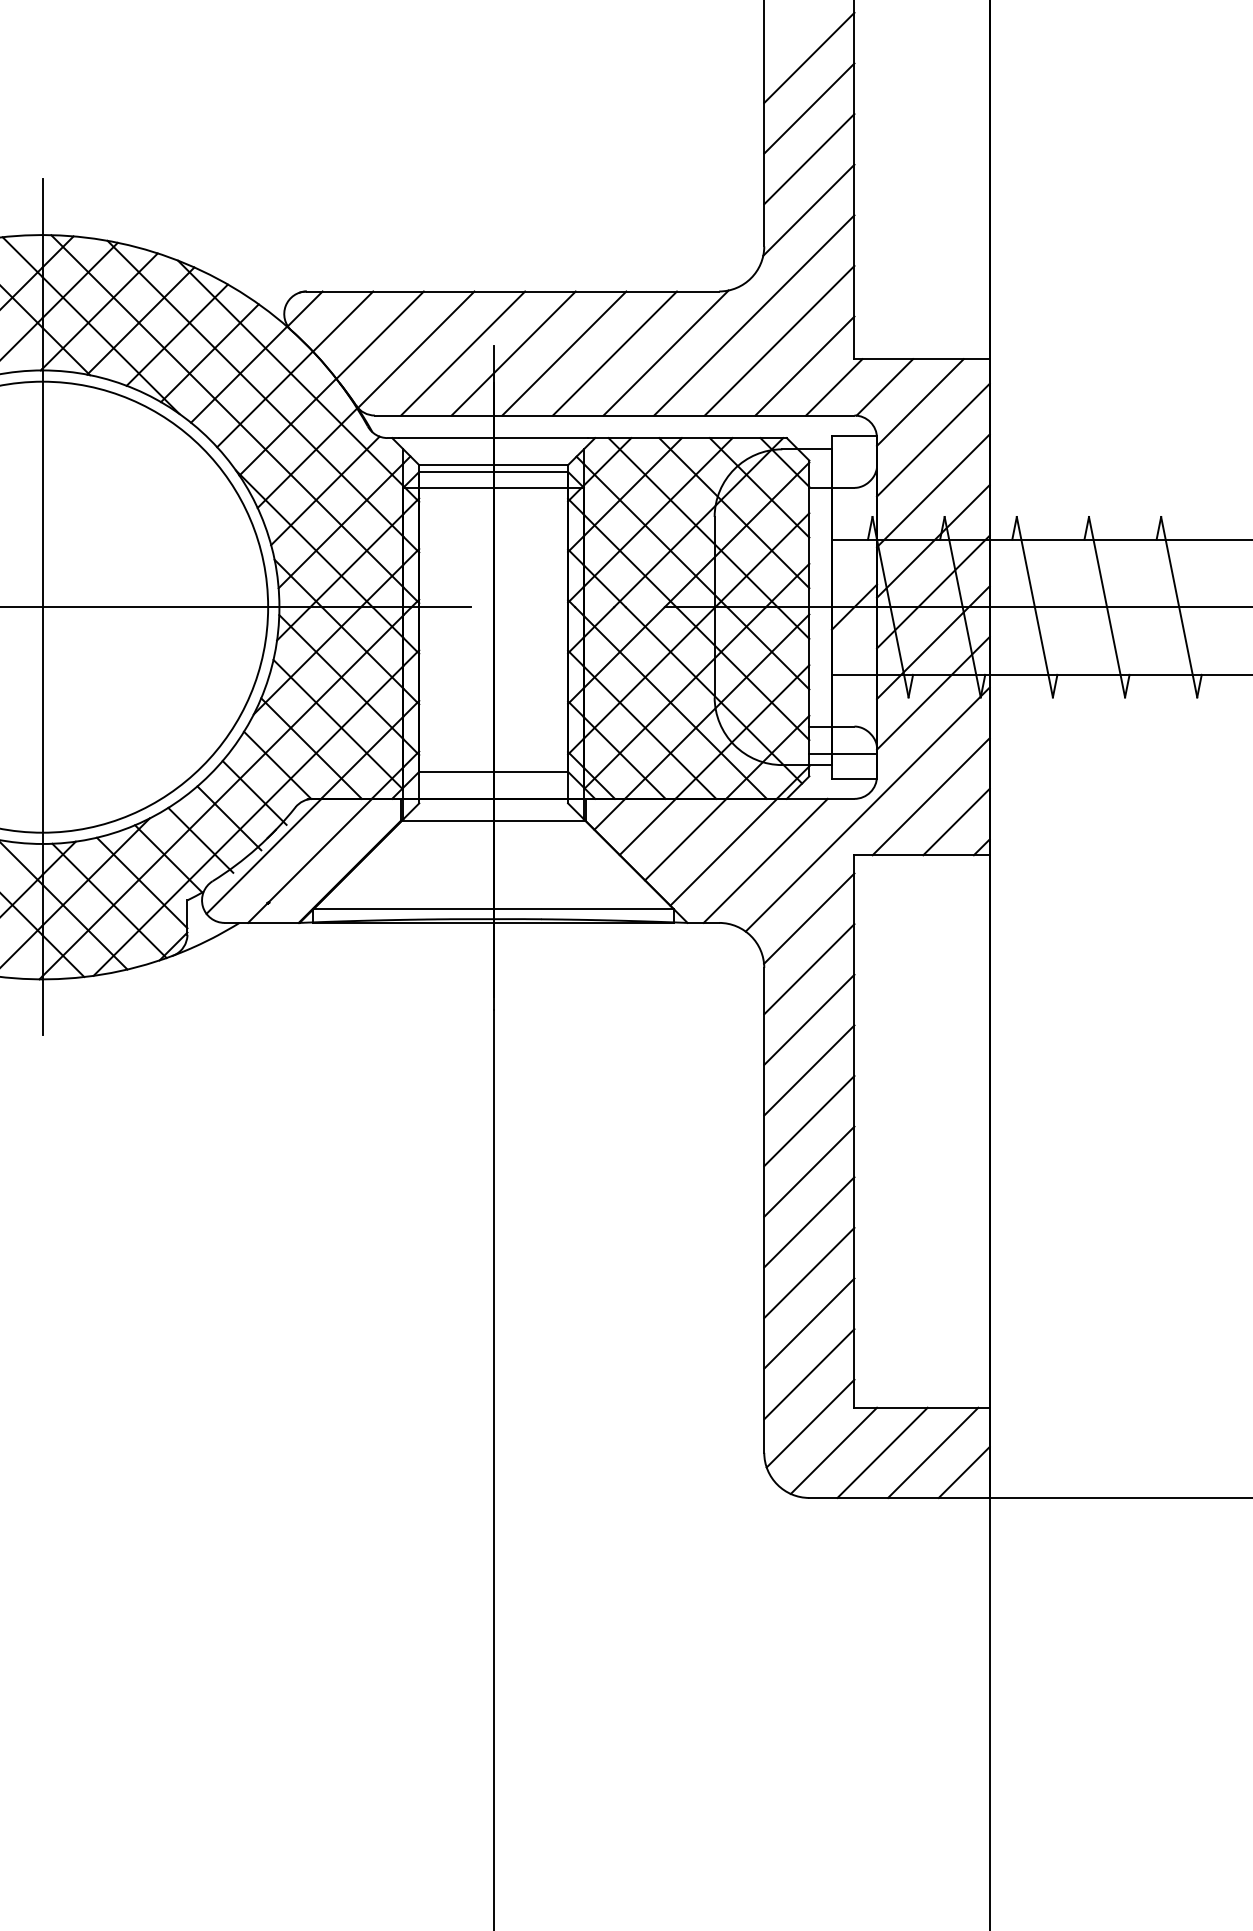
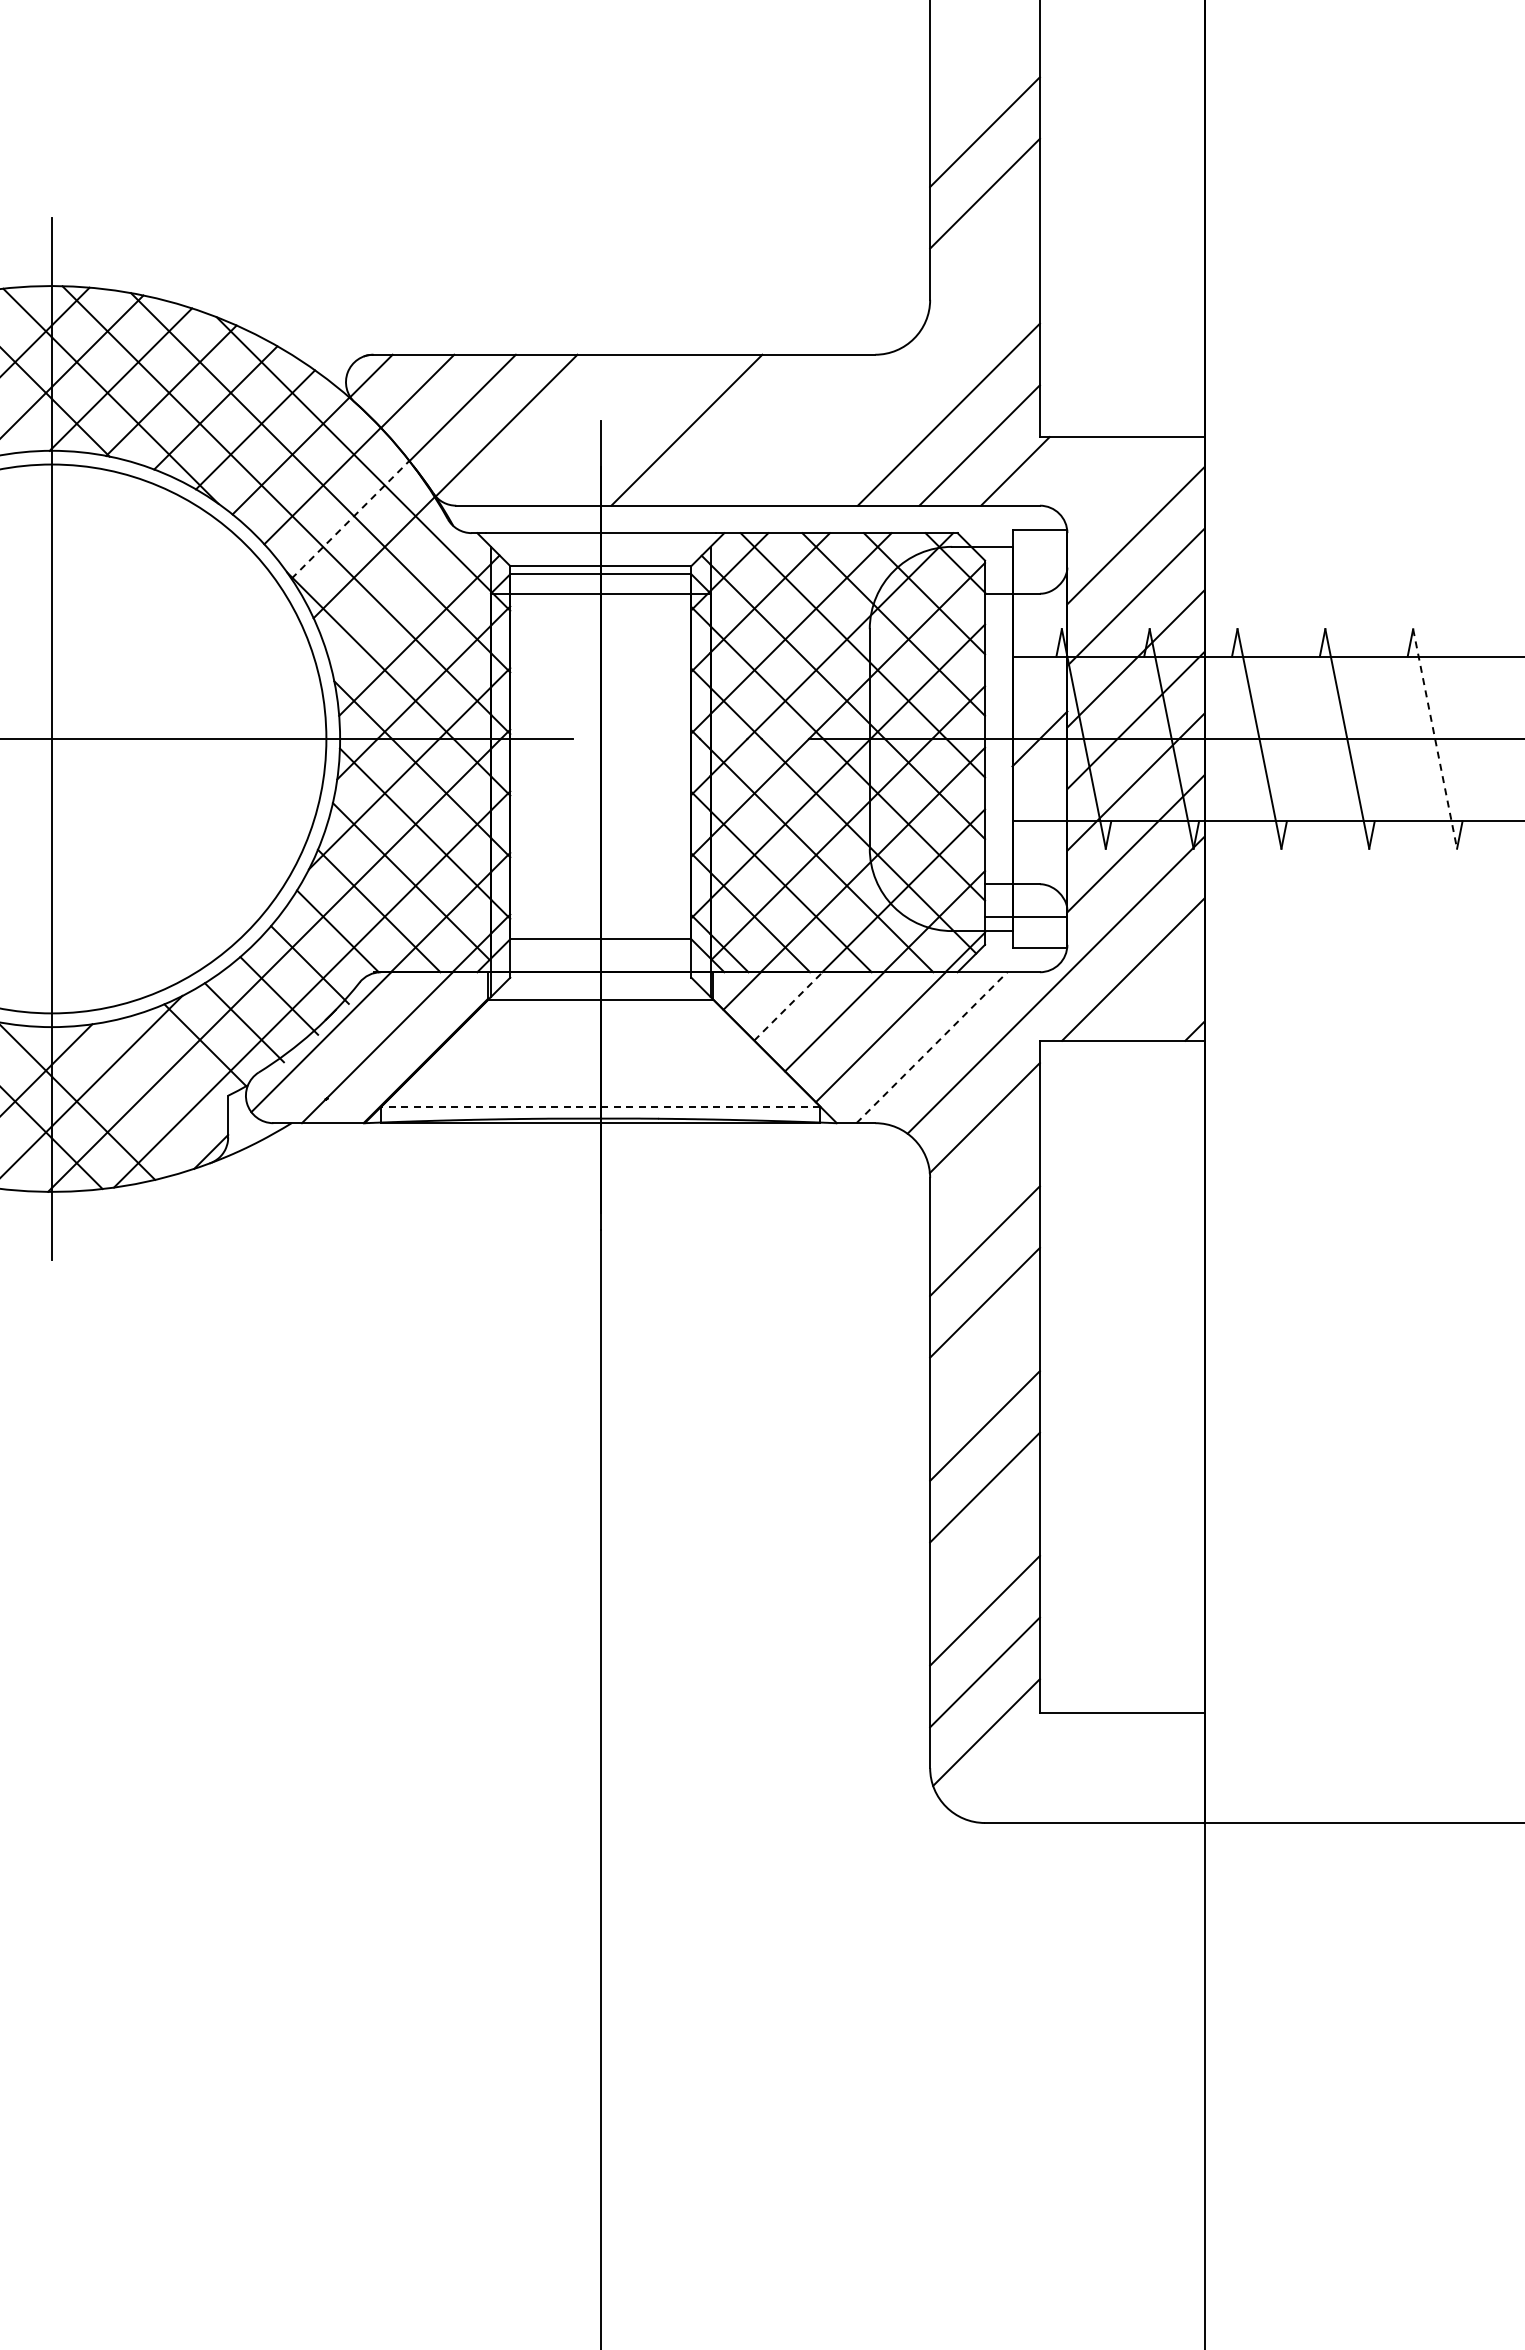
line: (808, 57) -> (984, 70), removed
line: (808, 209) -> (983, 255), removed
line: (753, 315) -> (917, 383), removed
line: (462, 352) -> (563, 429), removed
line: (513, 352) -> (624, 429), removed
line: (614, 352) -> (748, 429), removed
line: (665, 352) -> (810, 429), removed
line: (884, 387) -> (1076, 471), removed
line: (919, 402) -> (1119, 489), removed
line: (287, 426) -> (350, 519), solid -> dashed
line: (325, 490) -> (396, 597), removed
line: (1179, 606) -> (1435, 738), solid -> dashed
line: (956, 822) -> (1163, 1000), removed
line: (647, 827) -> (788, 1006), solid -> dashed
line: (765, 860) -> (931, 1047), solid -> dashed
line: (141, 882) -> (172, 1074), removed
line: (108, 900) -> (132, 1095), removed
line: (493, 909) -> (600, 1106), solid -> dashed
line: (808, 969) -> (984, 1179), removed
line: (808, 1121) -> (984, 1364), removed
line: (808, 1273) -> (984, 1549), removed
line: (833, 1450) -> (1014, 1765), removed
line: (882, 1453) -> (1074, 1768), removed
line: (932, 1453) -> (1135, 1768), removed
line: (964, 1472) -> (1173, 1791), removed

